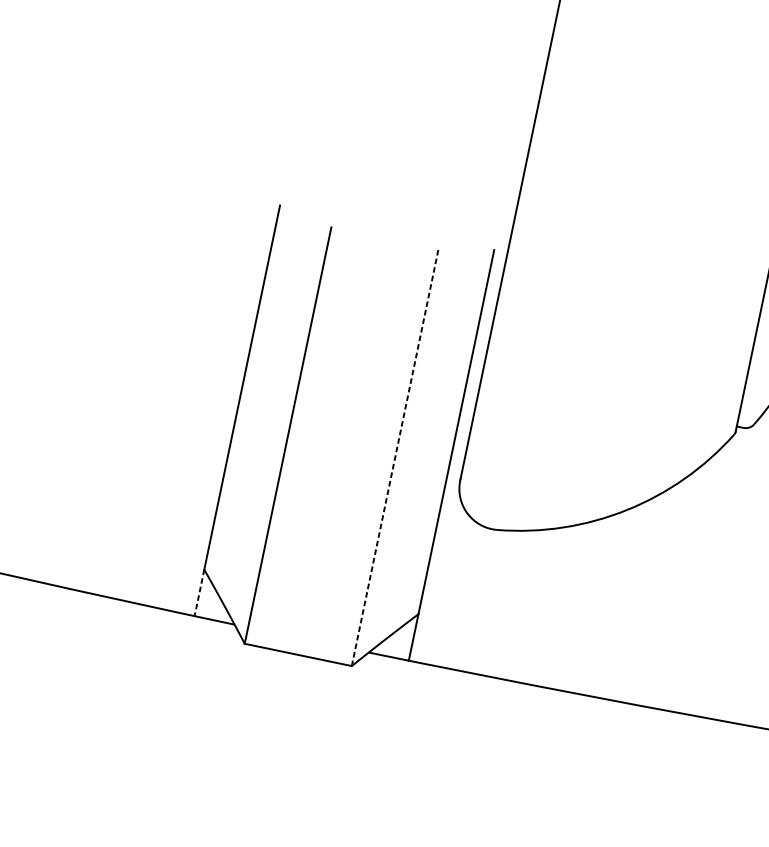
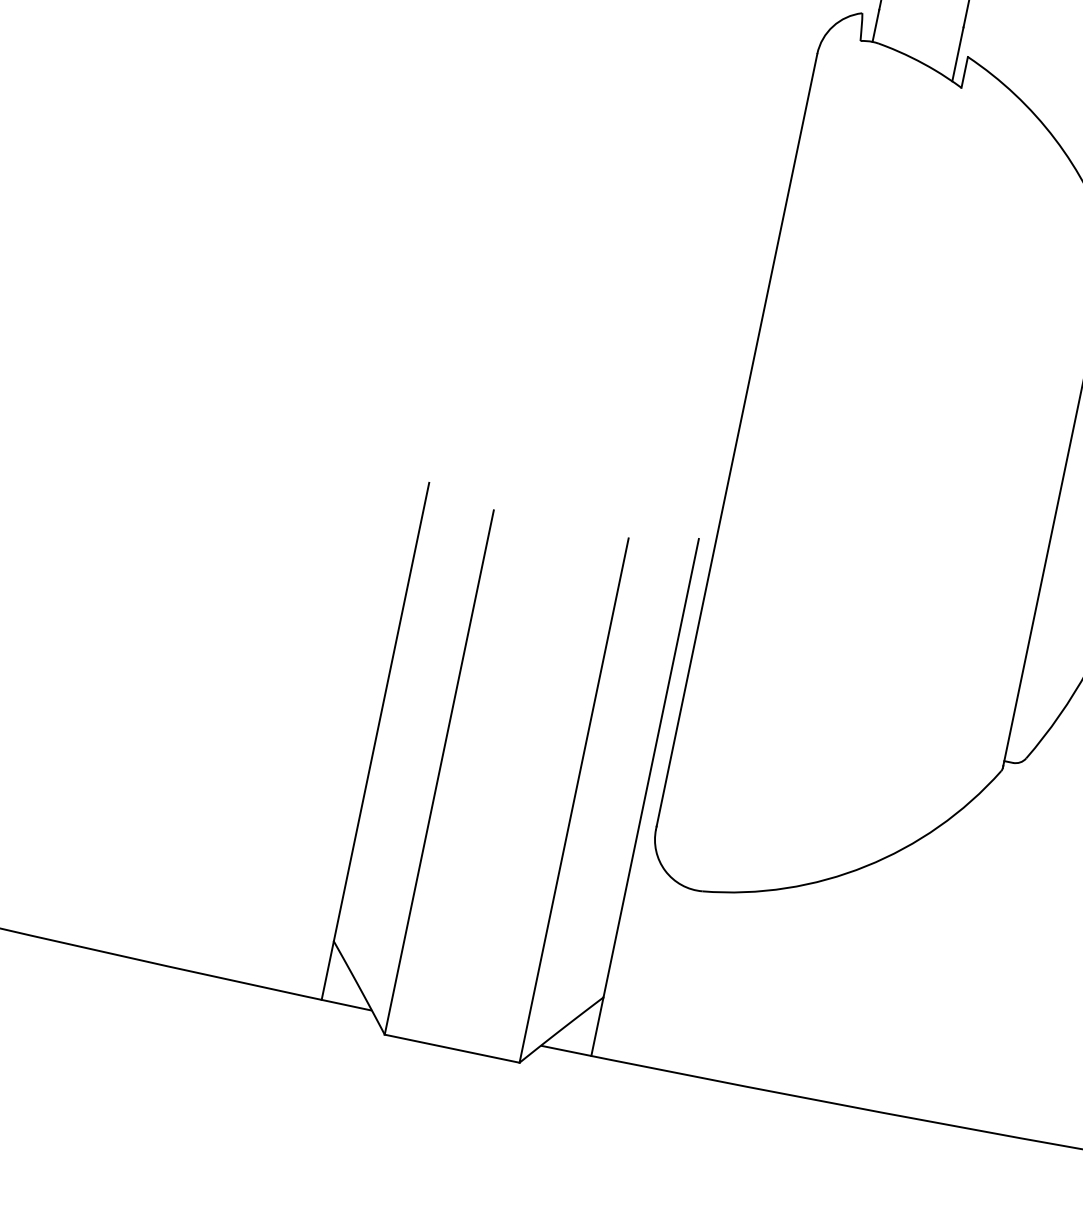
line: (395, 457) -> (574, 800), dashed -> solid
line: (199, 592) -> (327, 970), dashed -> solid

